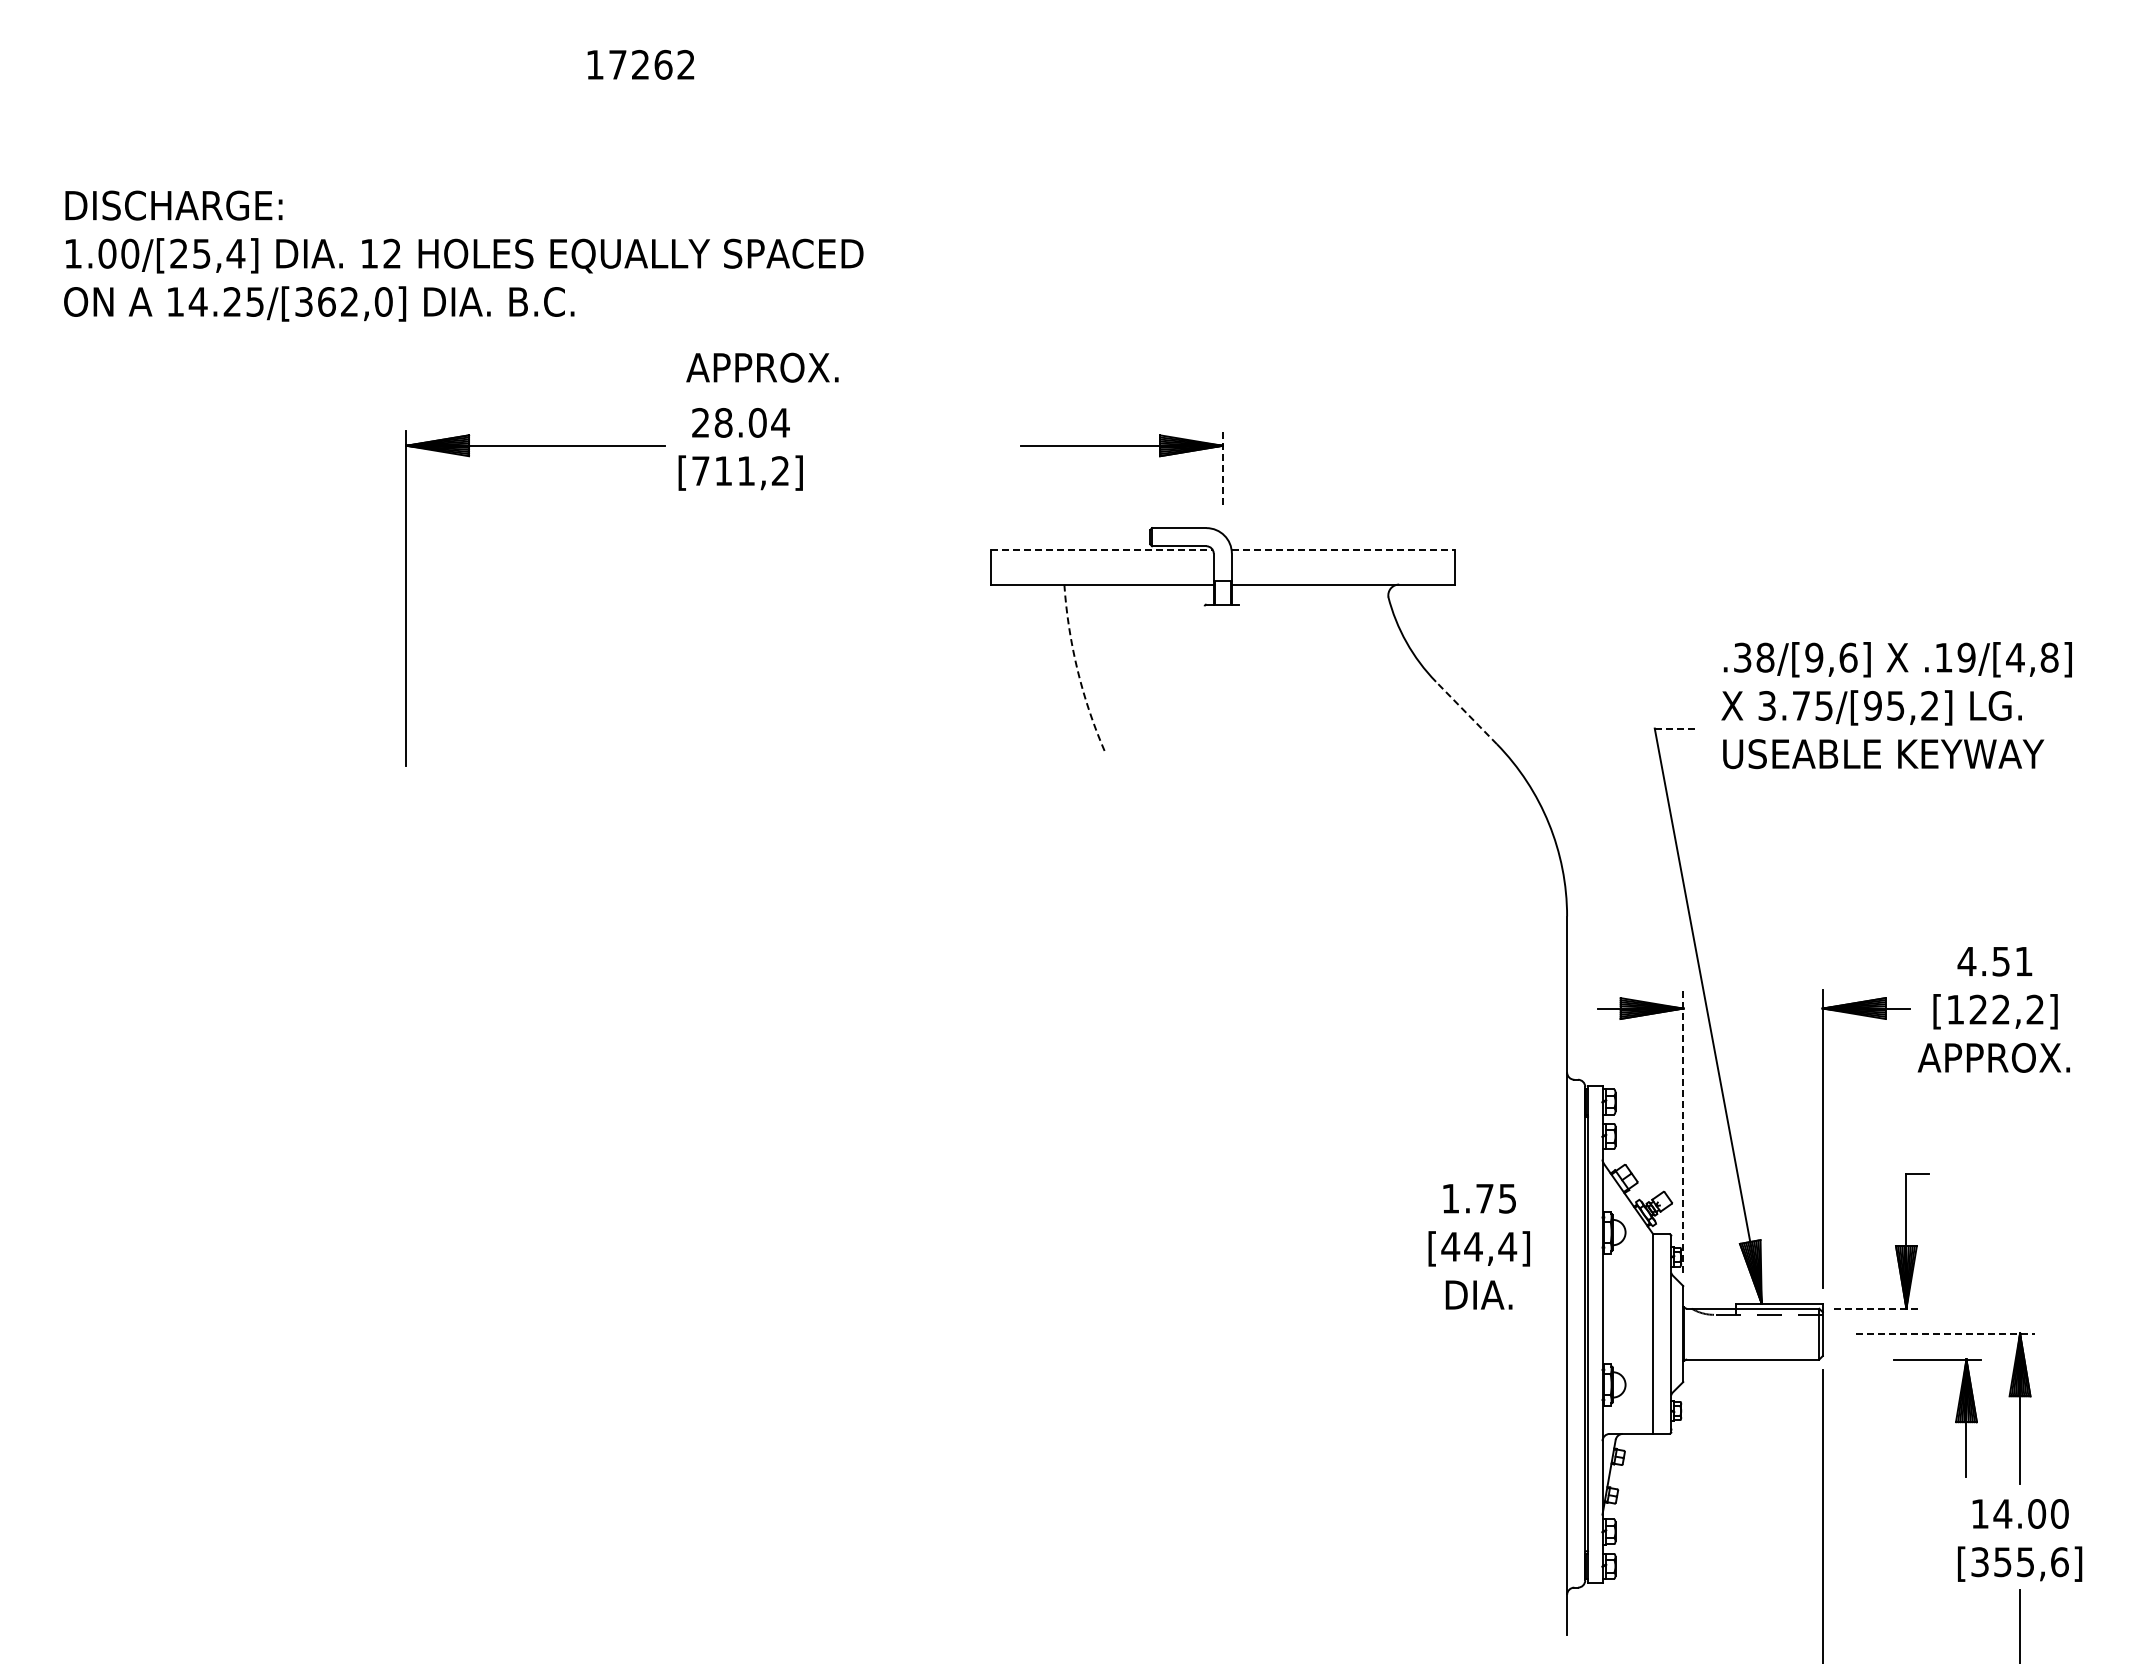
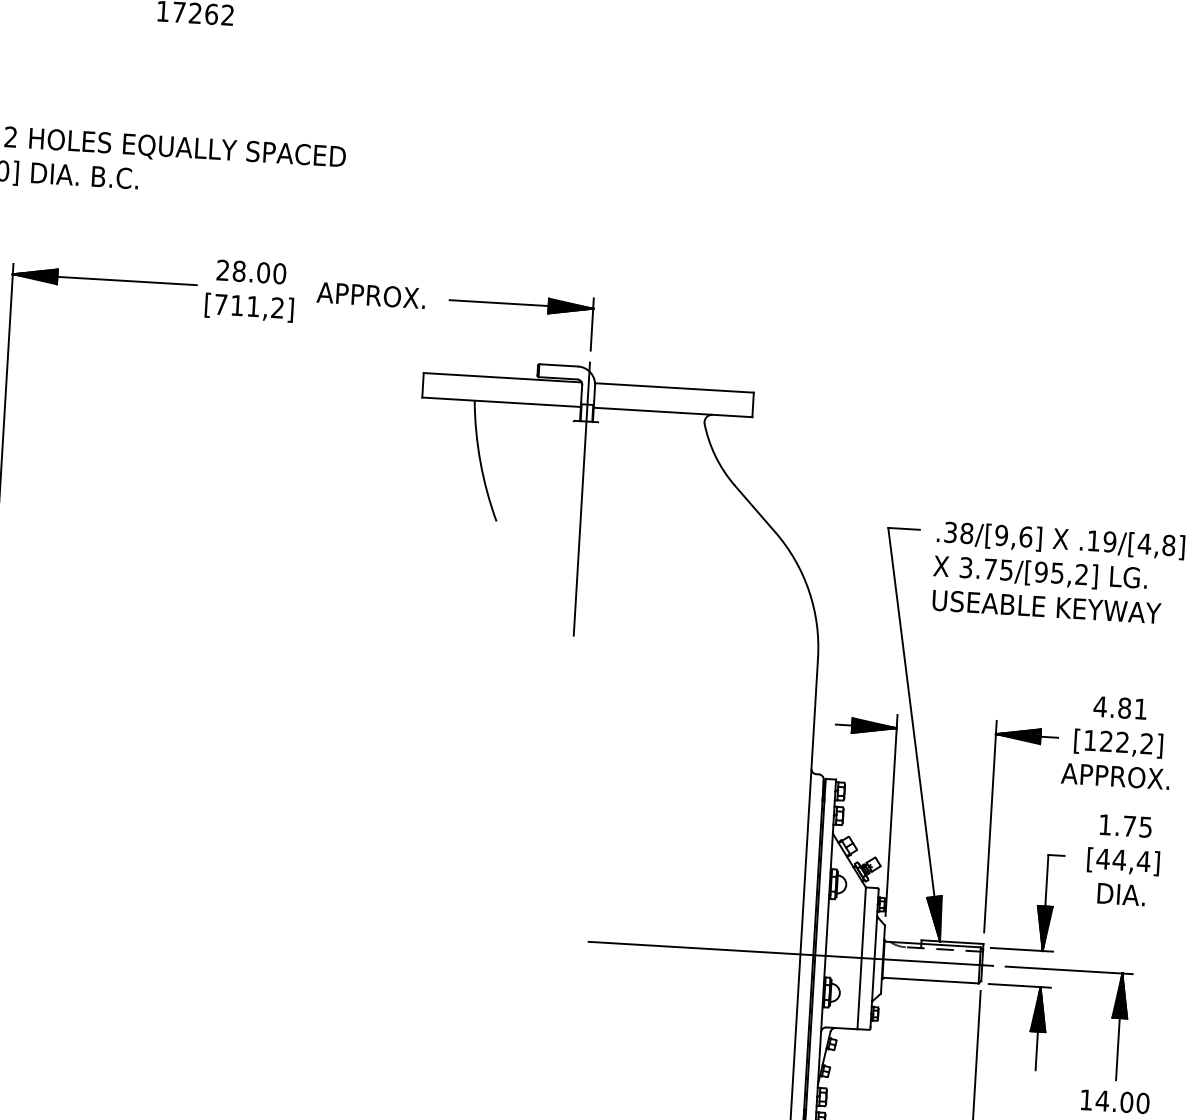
text: (762, 367) -> (371, 295), moved
text: (780, 422) -> (279, 273), 28.04 -> 28.00
line: (1222, 468) -> (592, 324), dashed -> solid
line: (1102, 550) -> (503, 378), dashed -> solid
line: (1343, 550) -> (674, 388), dashed -> solid
arc: (1077, 670) -> (480, 462), dashed -> solid
text: (1896, 705) -> (1058, 572), moved
line: (1222, 713) -> (581, 498), added
line: (1466, 713) -> (755, 509), dashed -> solid
line: (1677, 728) -> (904, 528), dashed -> solid
text: (2001, 961) -> (1124, 708), 4.51 -> 4.81
line: (1683, 1130) -> (891, 814), dashed -> solid
text: (1478, 1246) -> (1123, 860), moved
line: (1877, 1308) -> (1022, 949), dashed -> solid
line: (1553, 1333) -> (790, 953), added
line: (1945, 1333) -> (1069, 970), dashed -> solid
part: (1955, 1417) -> (1030, 1027), moved

